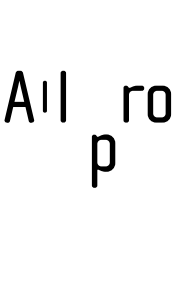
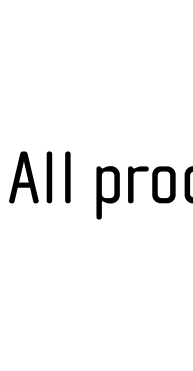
part: (44, 96) -> (49, 177), size x1.67
part: (102, 160) -> (107, 192), moved

